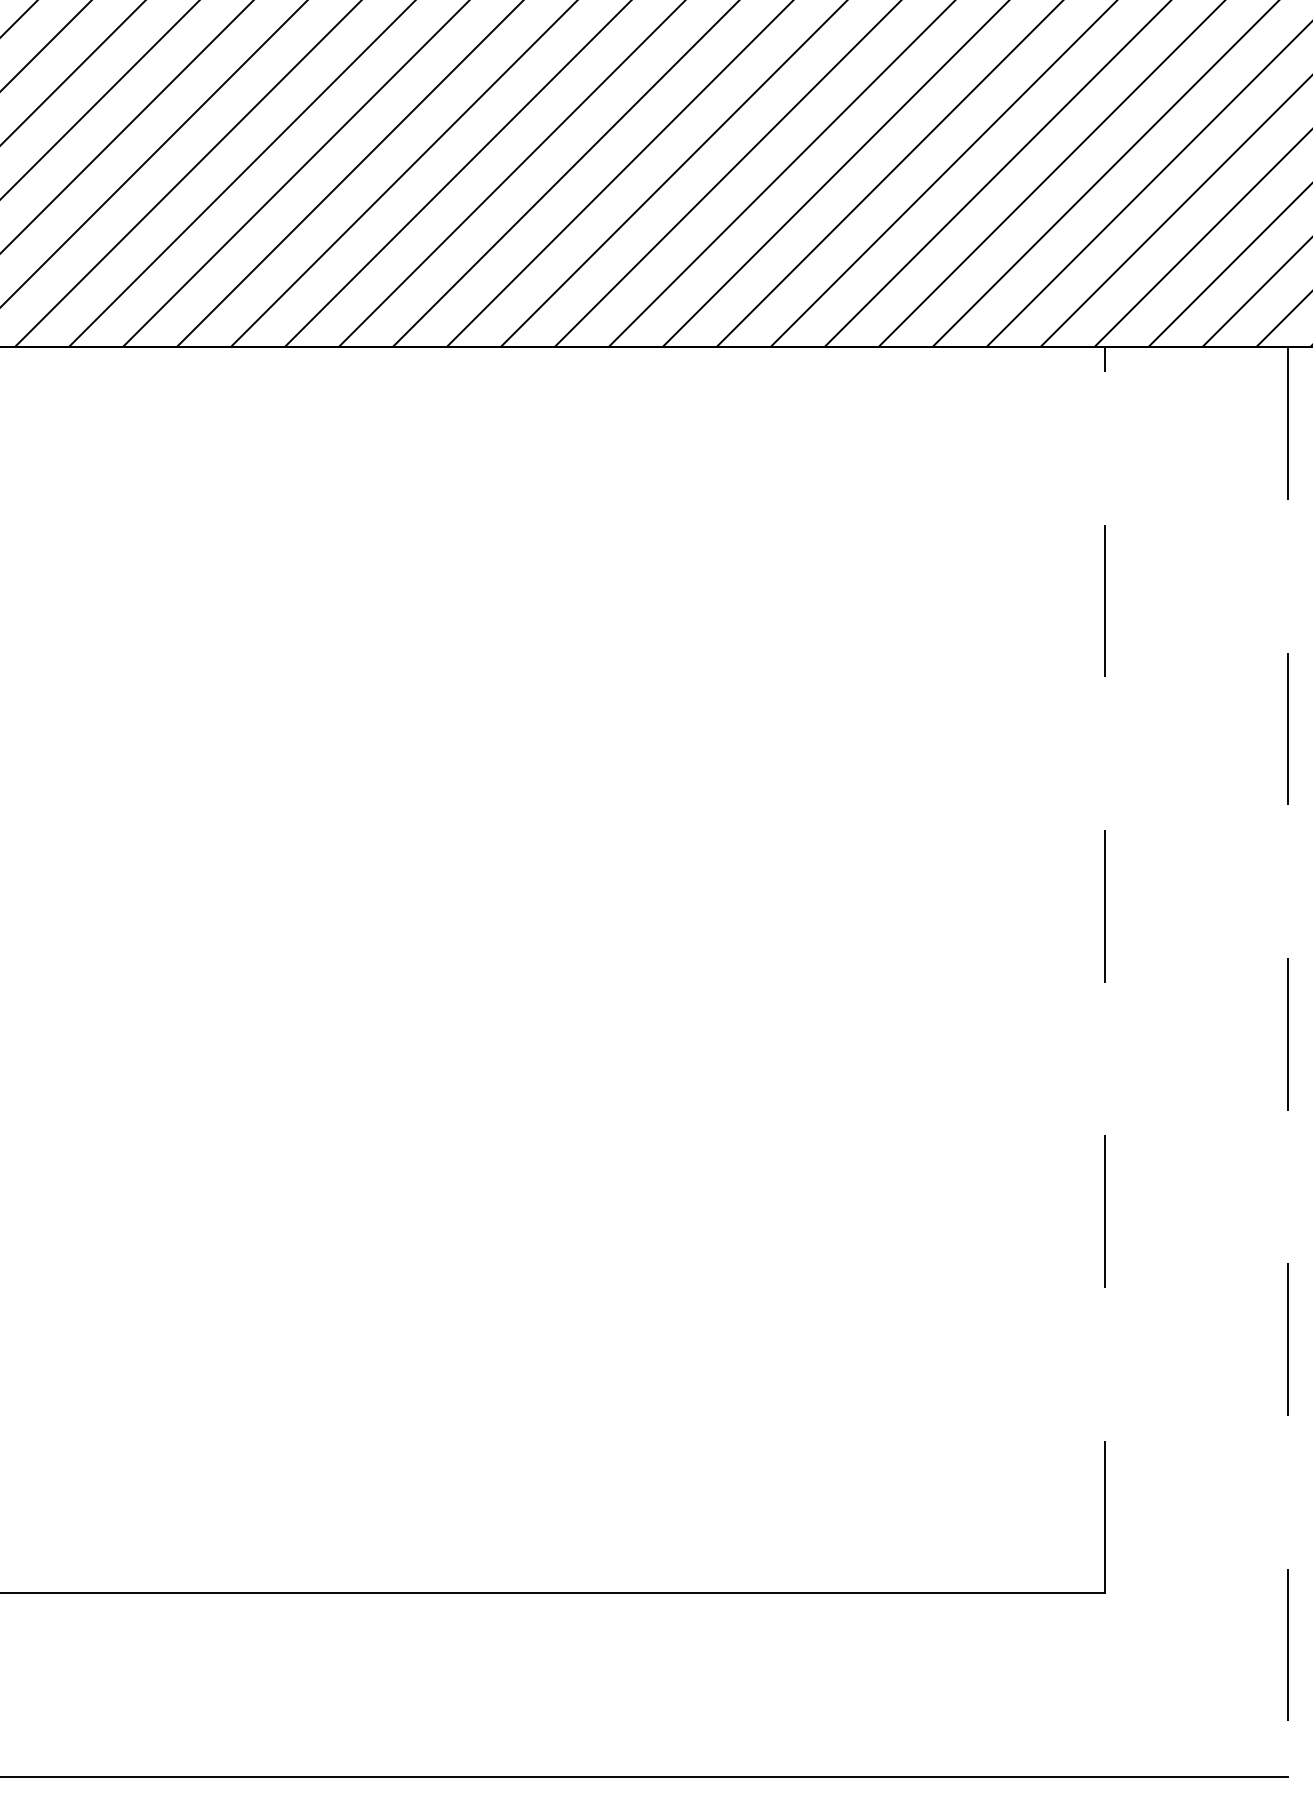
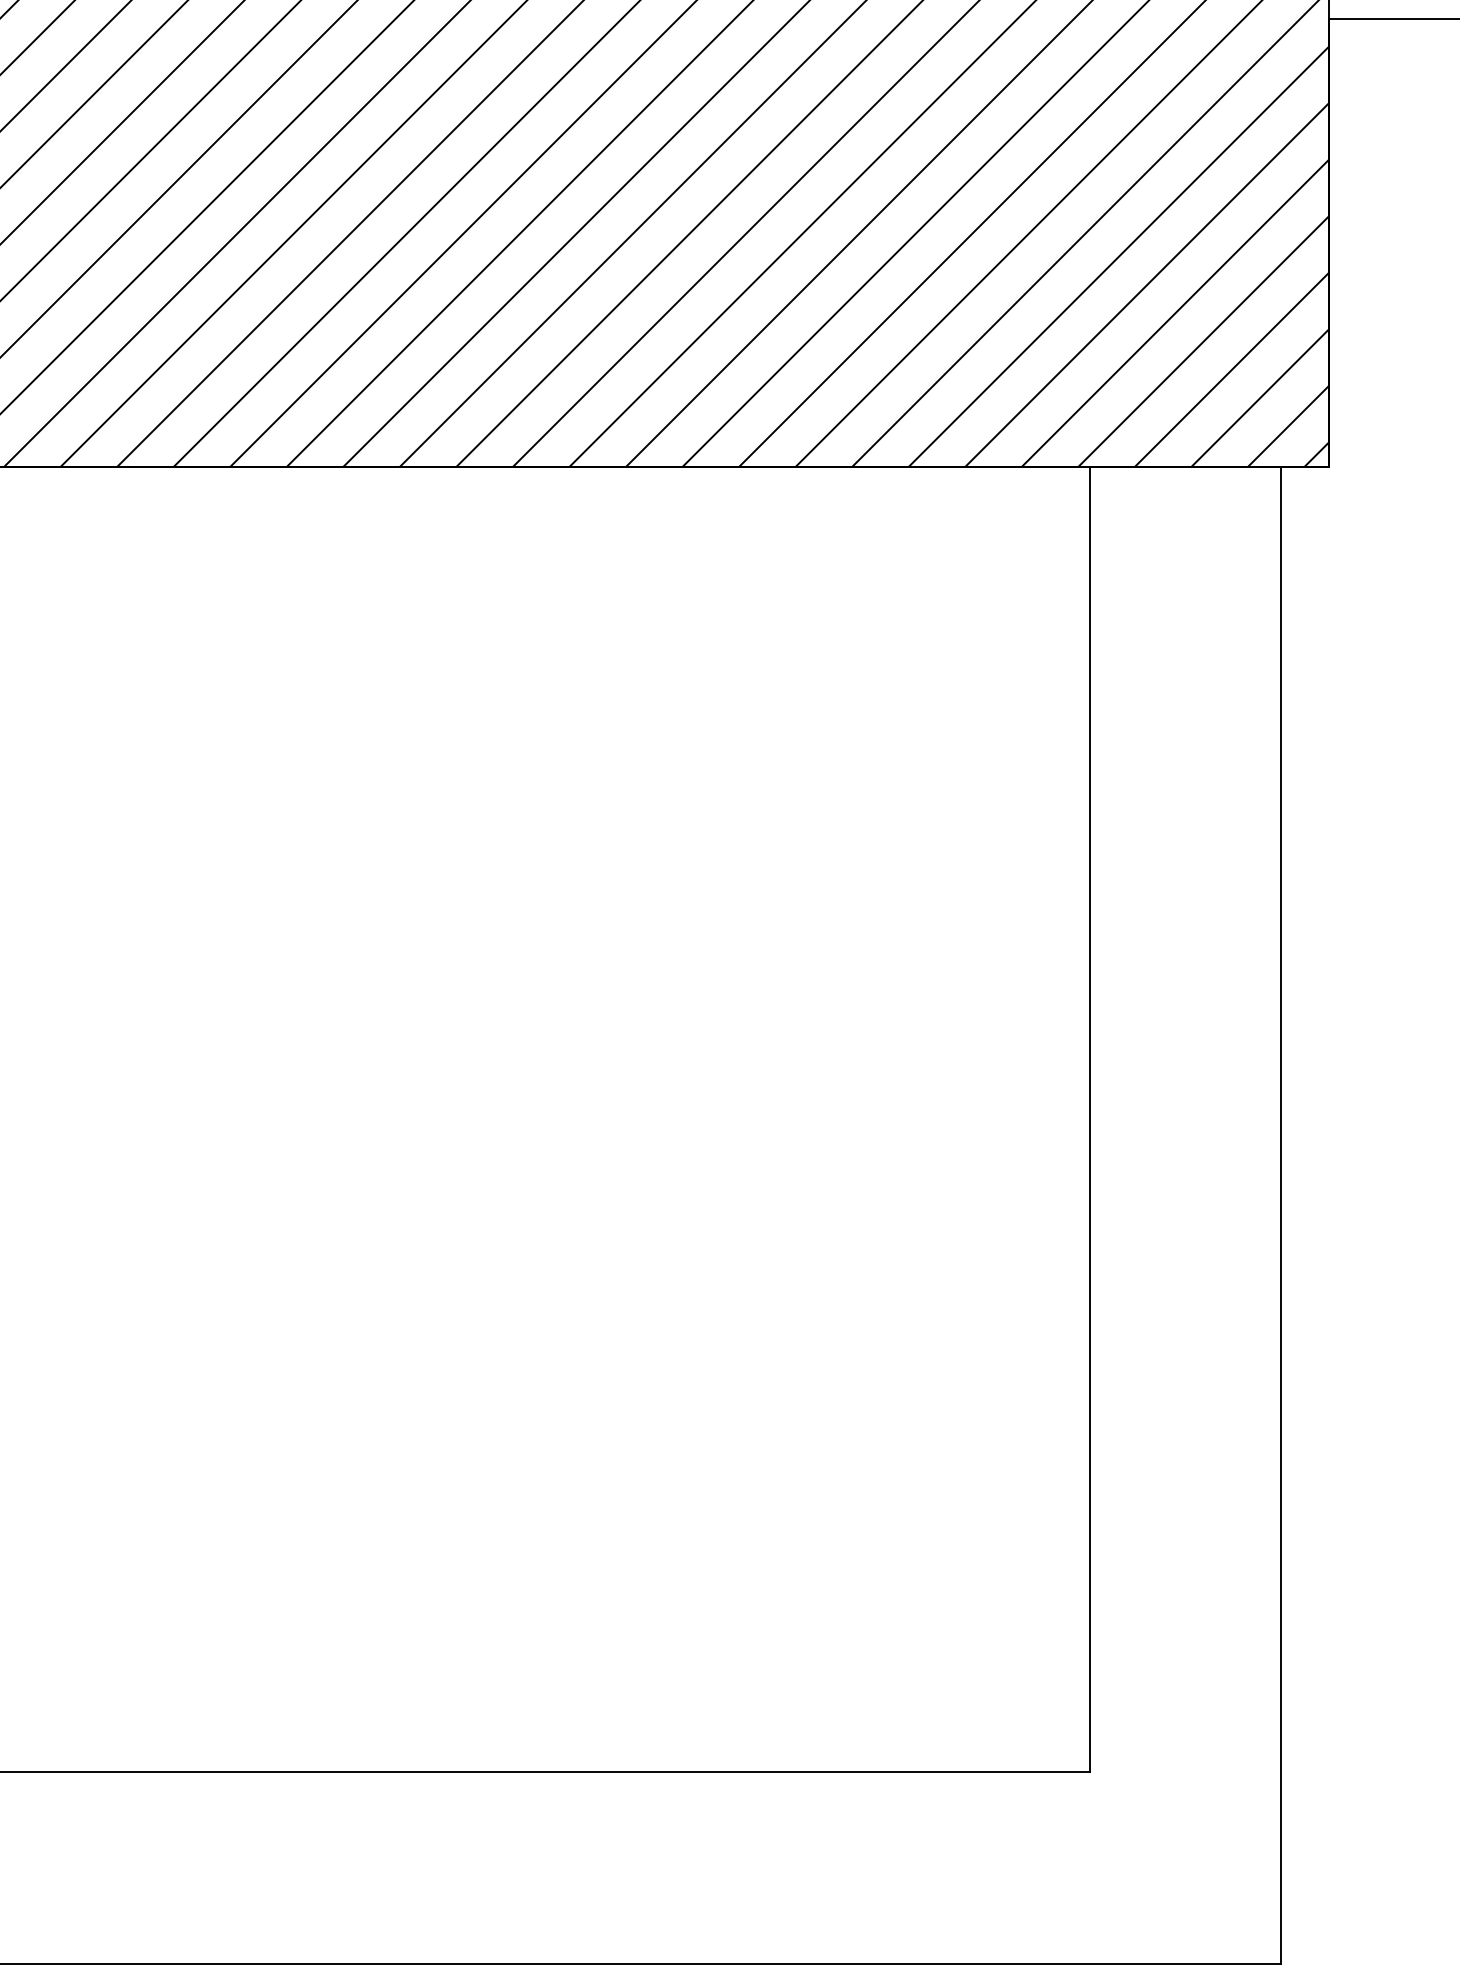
line: (1104, 970) -> (1089, 1119), dashed -> solid
line: (1287, 1062) -> (1281, 1215), dashed -> solid

